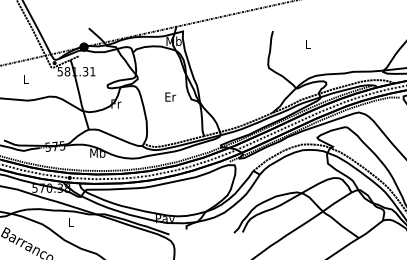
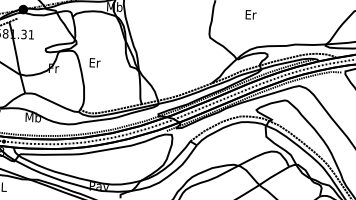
text: (308, 43) -> (251, 14), L -> Er
text: (170, 96) -> (94, 62), moved

